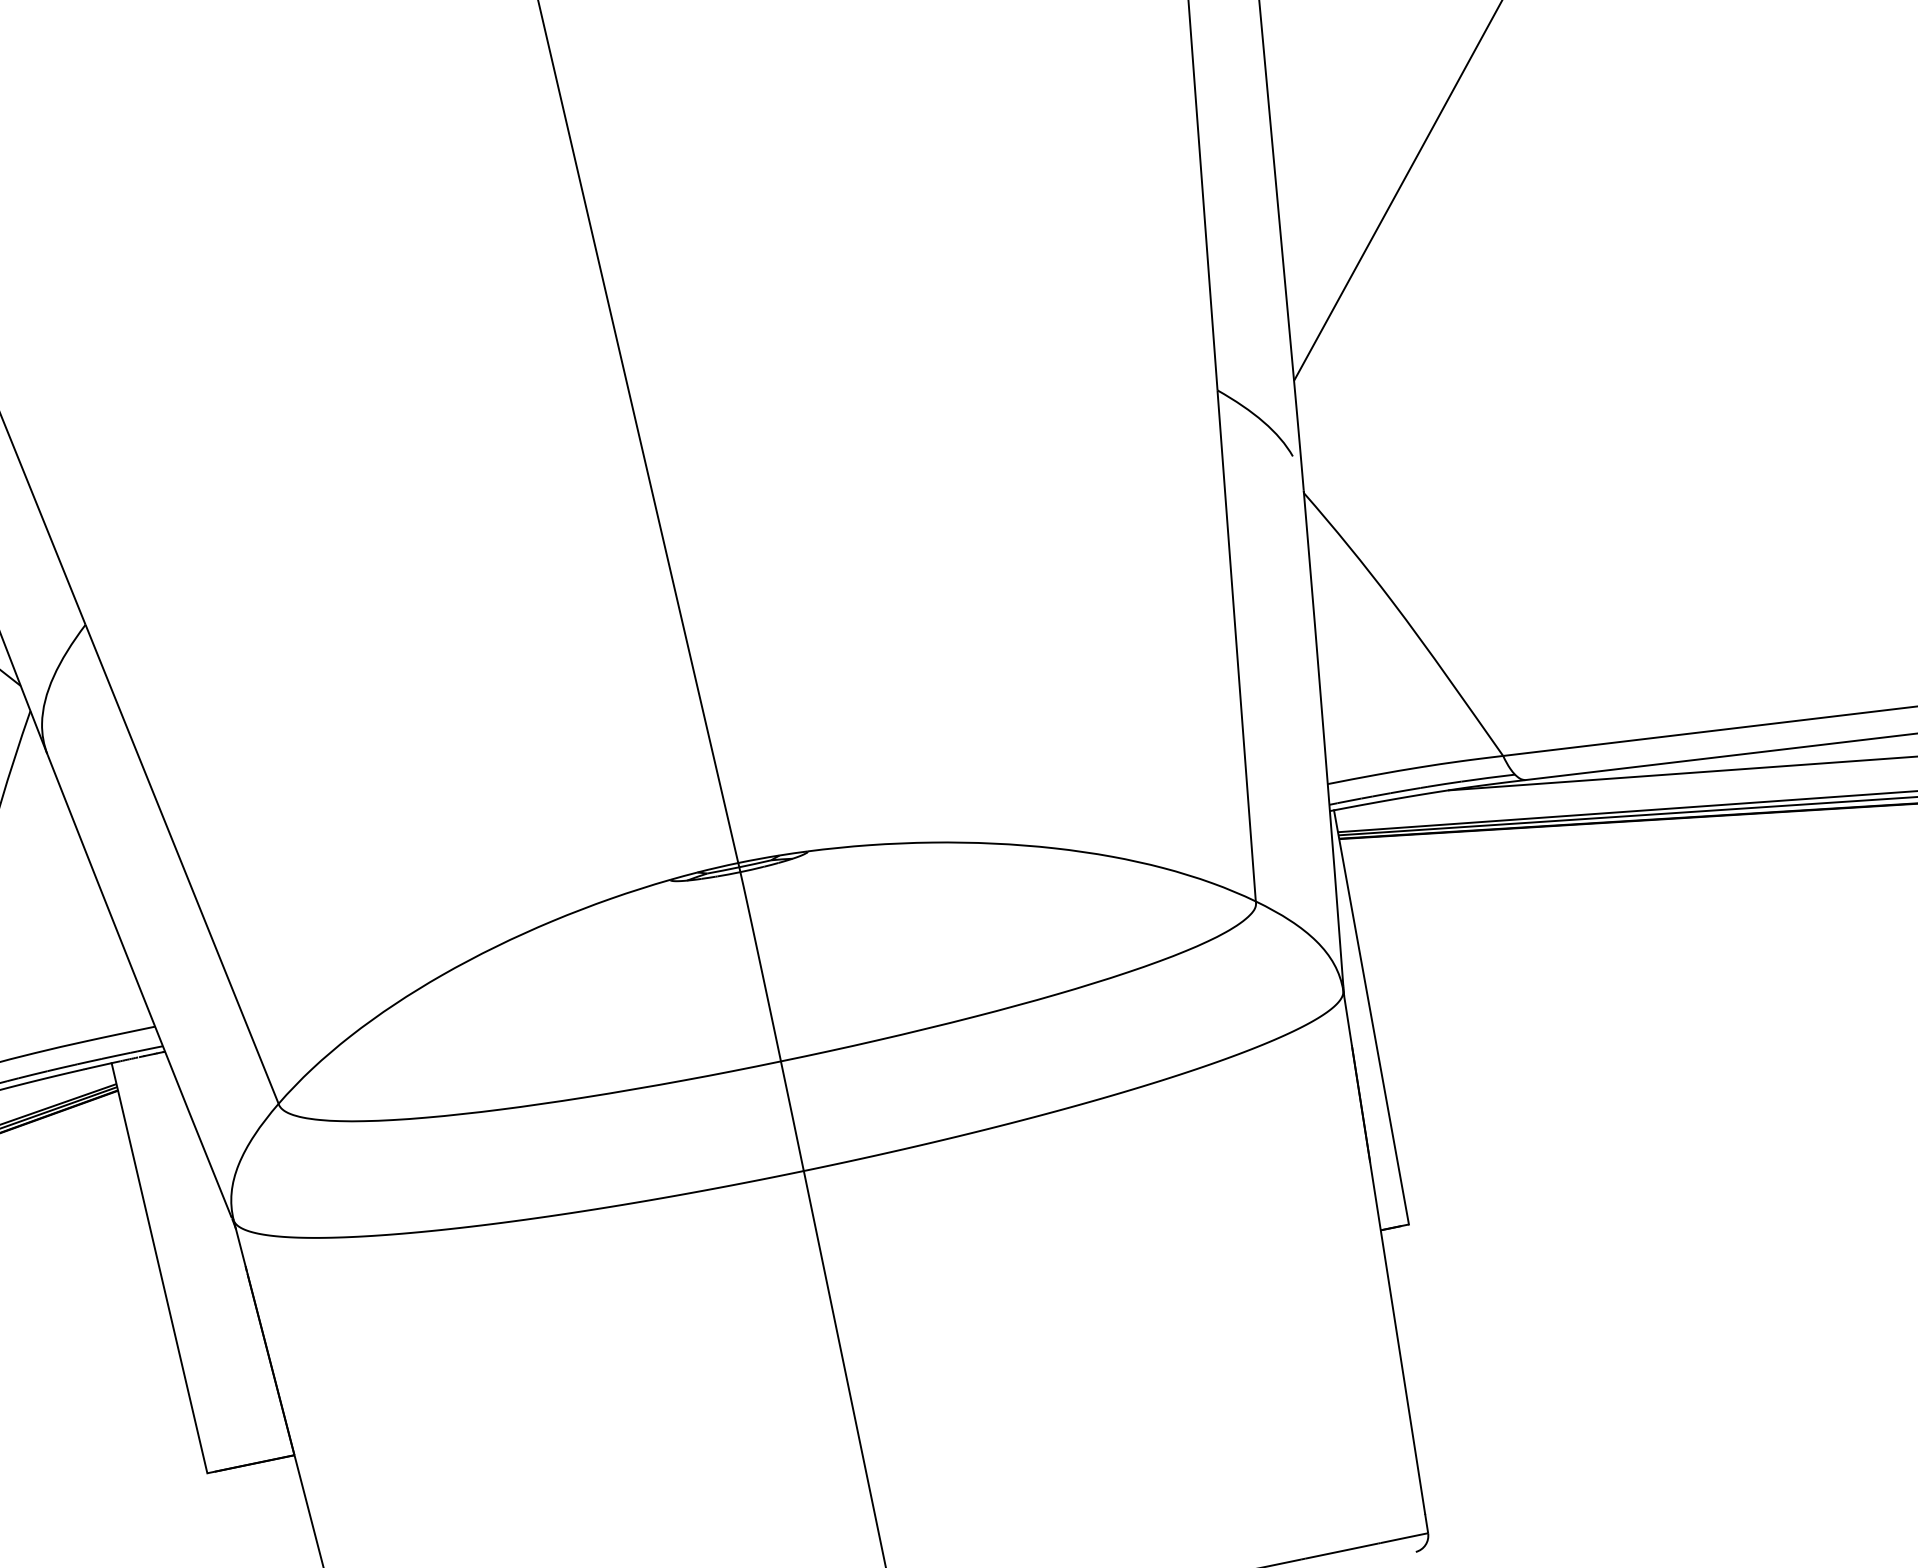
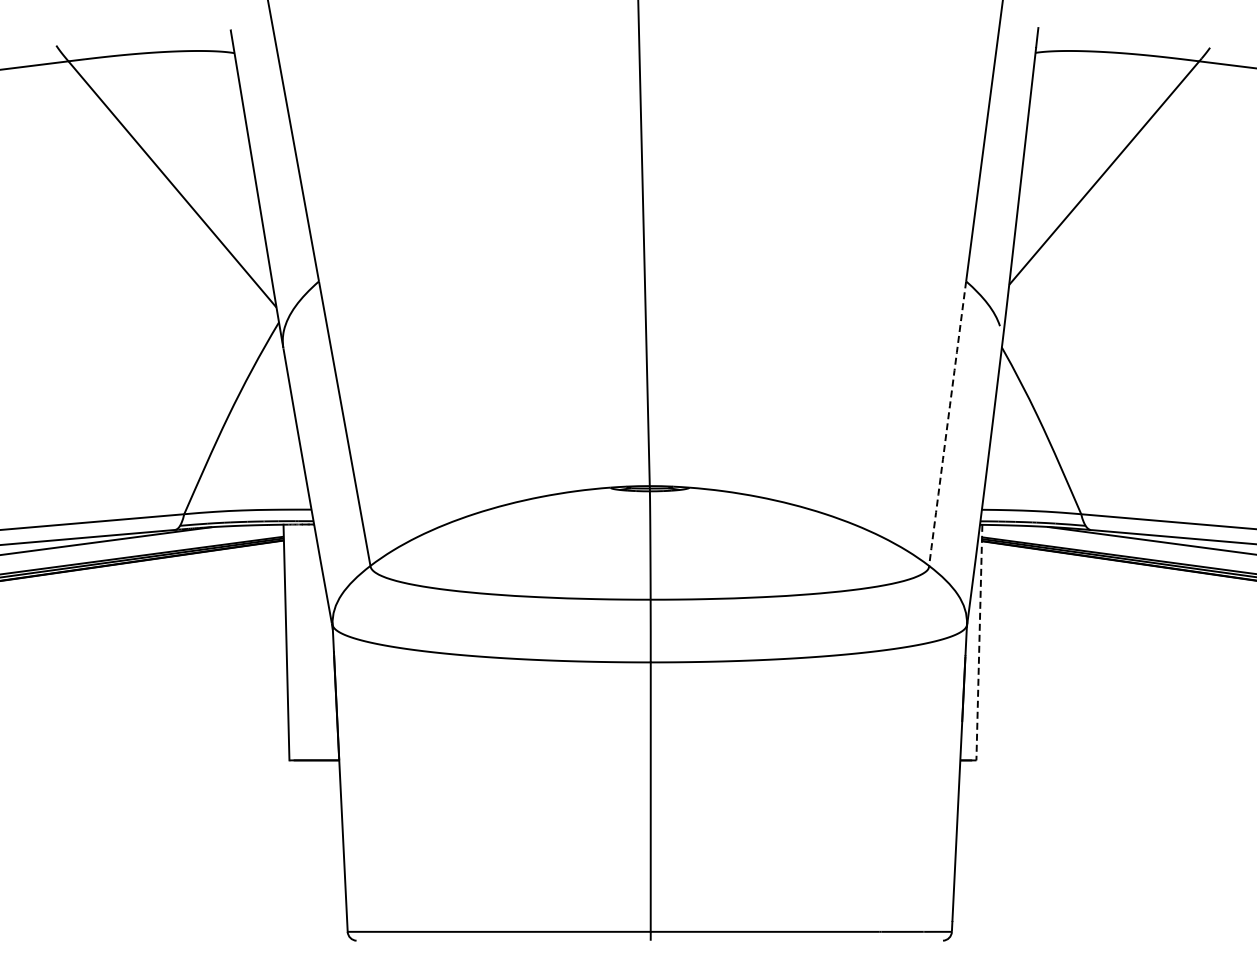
arc: (1236, 645) -> (947, 423), solid -> dashed
line: (1371, 1017) -> (979, 642), solid -> dashed

